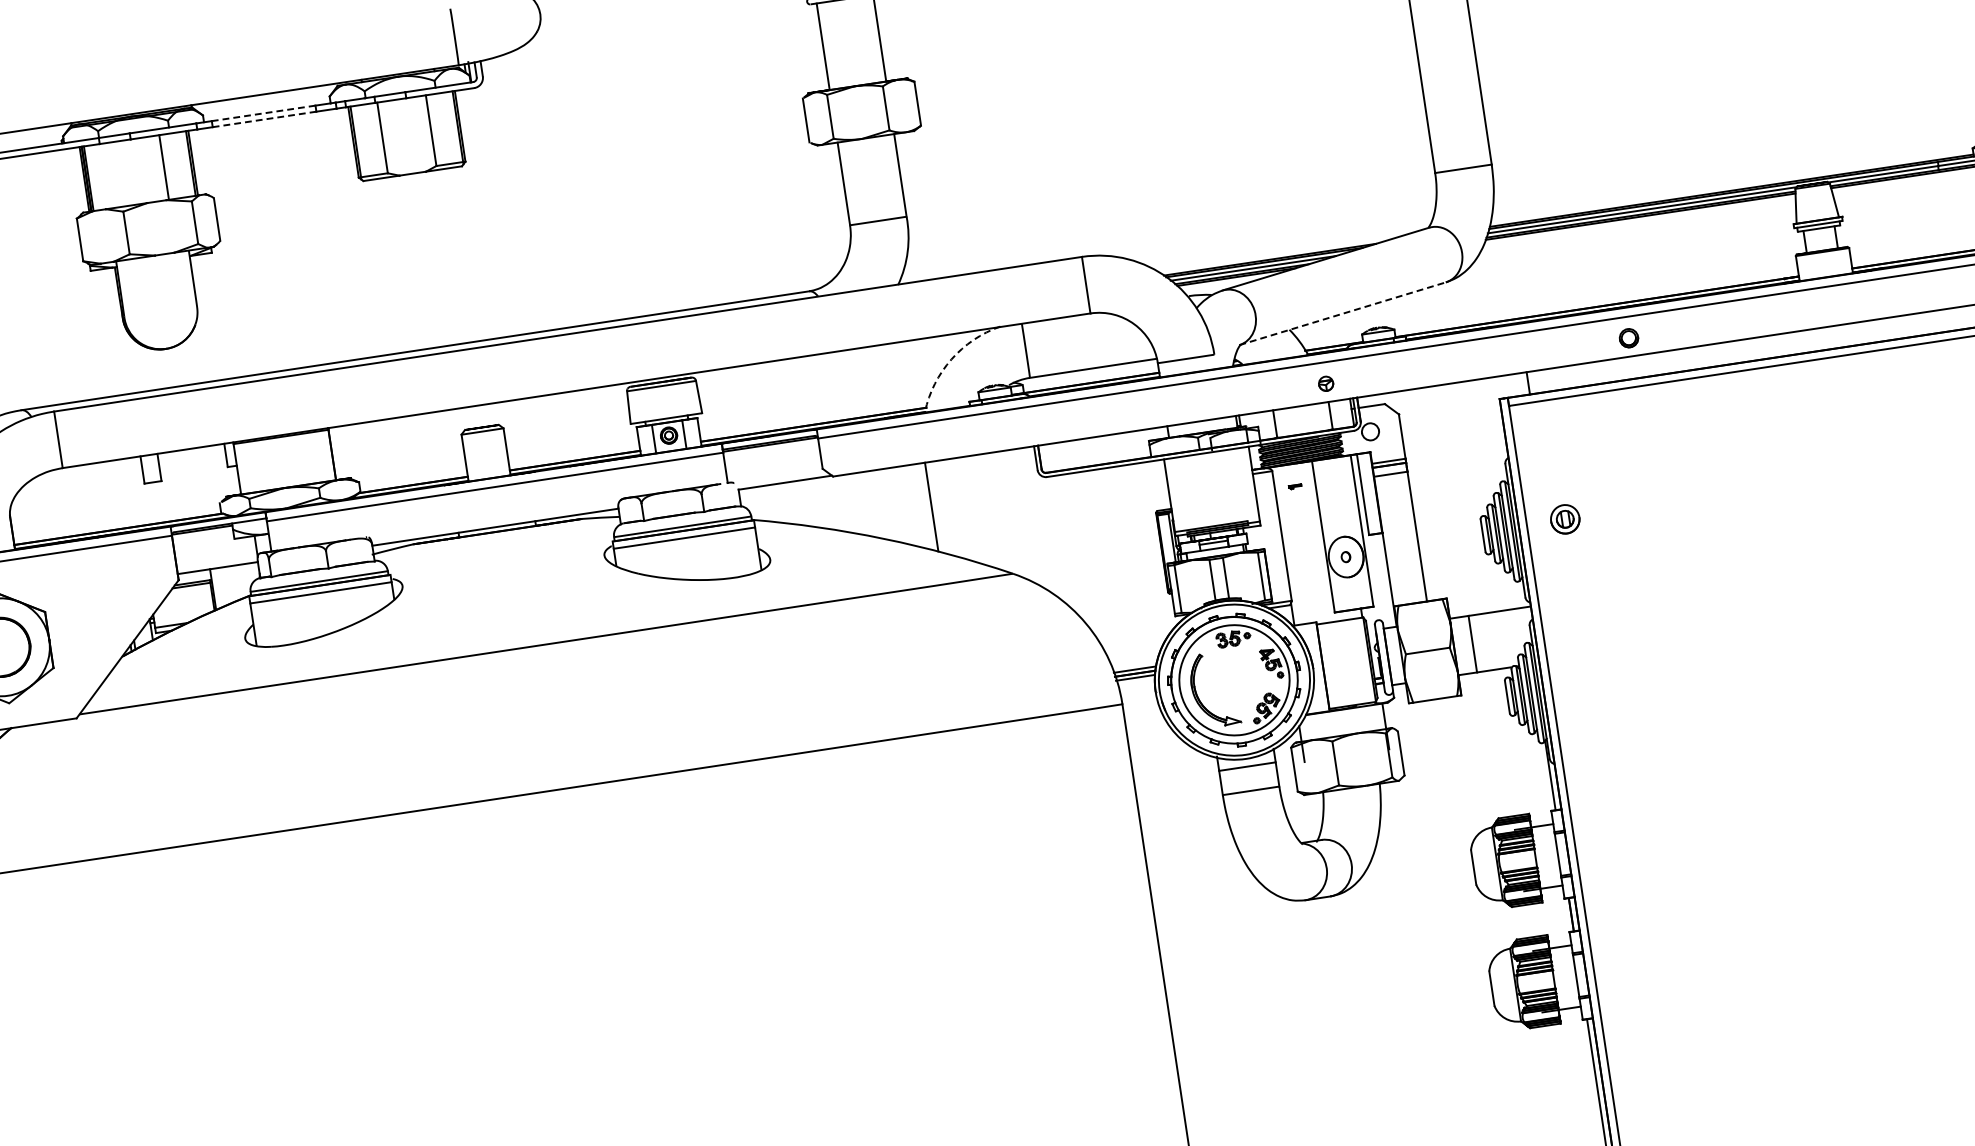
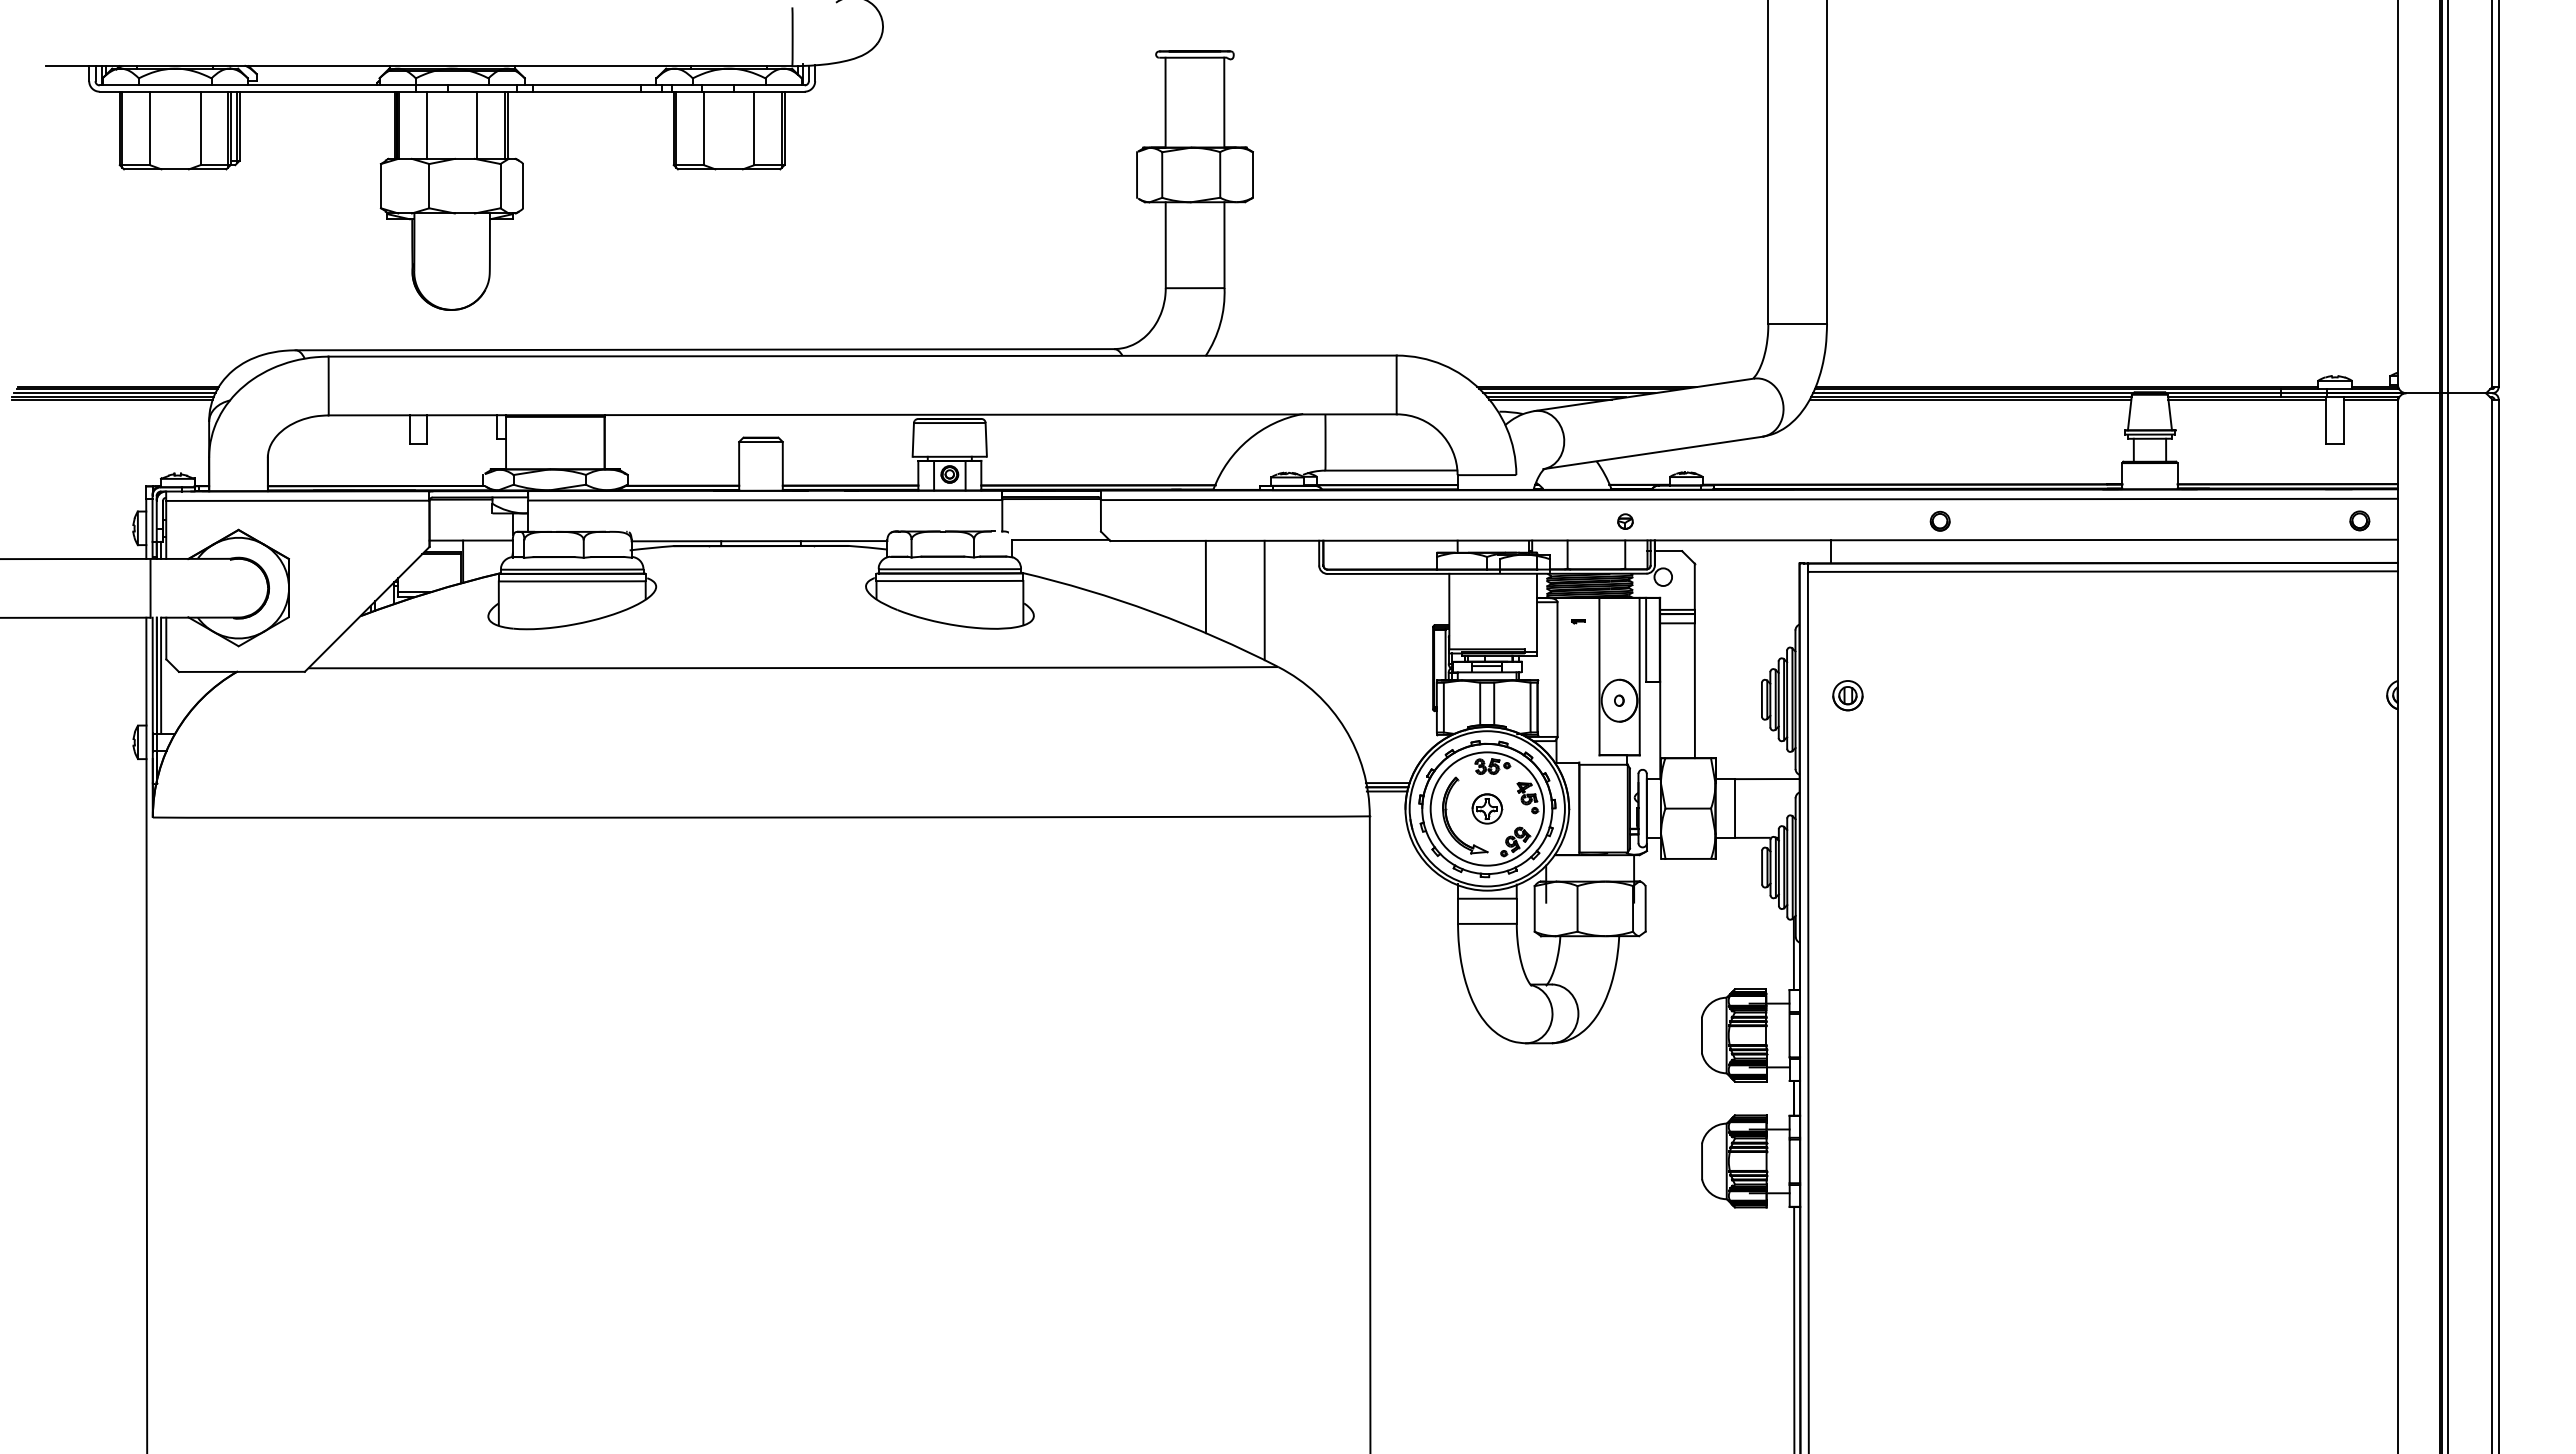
line: (263, 113) -> (586, 85), dashed -> solid
line: (264, 119) -> (586, 91), dashed -> solid
line: (114, 174) -> (426, 124), added
line: (1342, 313) -> (1652, 452), dashed -> solid
arc: (951, 359) -> (1248, 439), dashed -> solid
line: (990, 511) -> (1264, 600), added
part: (1234, 679) -> (1487, 808), added

